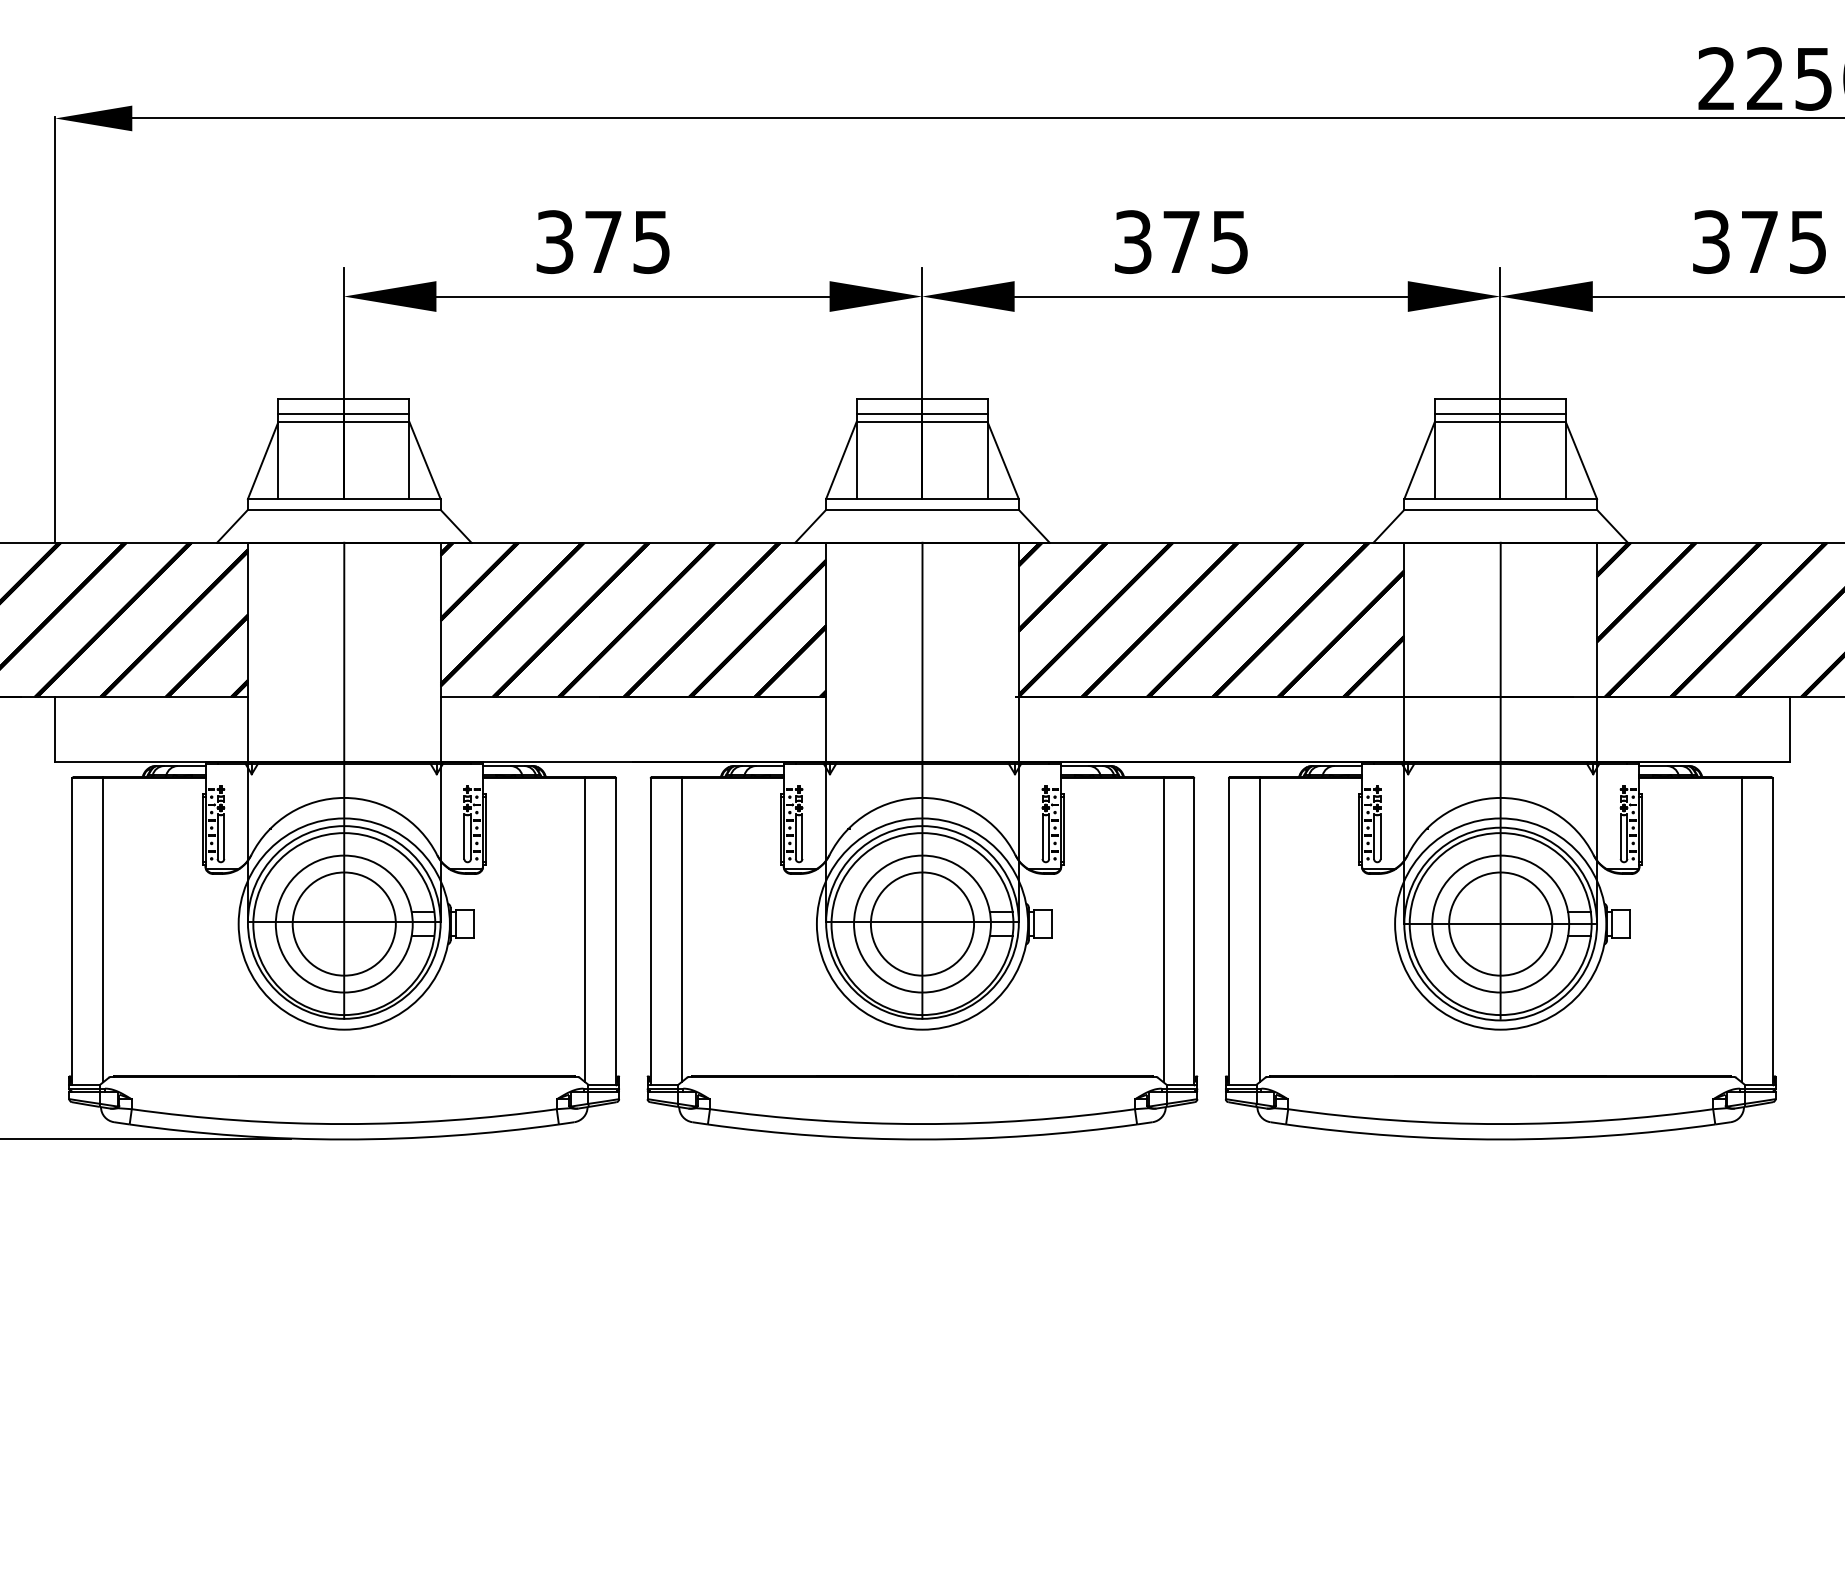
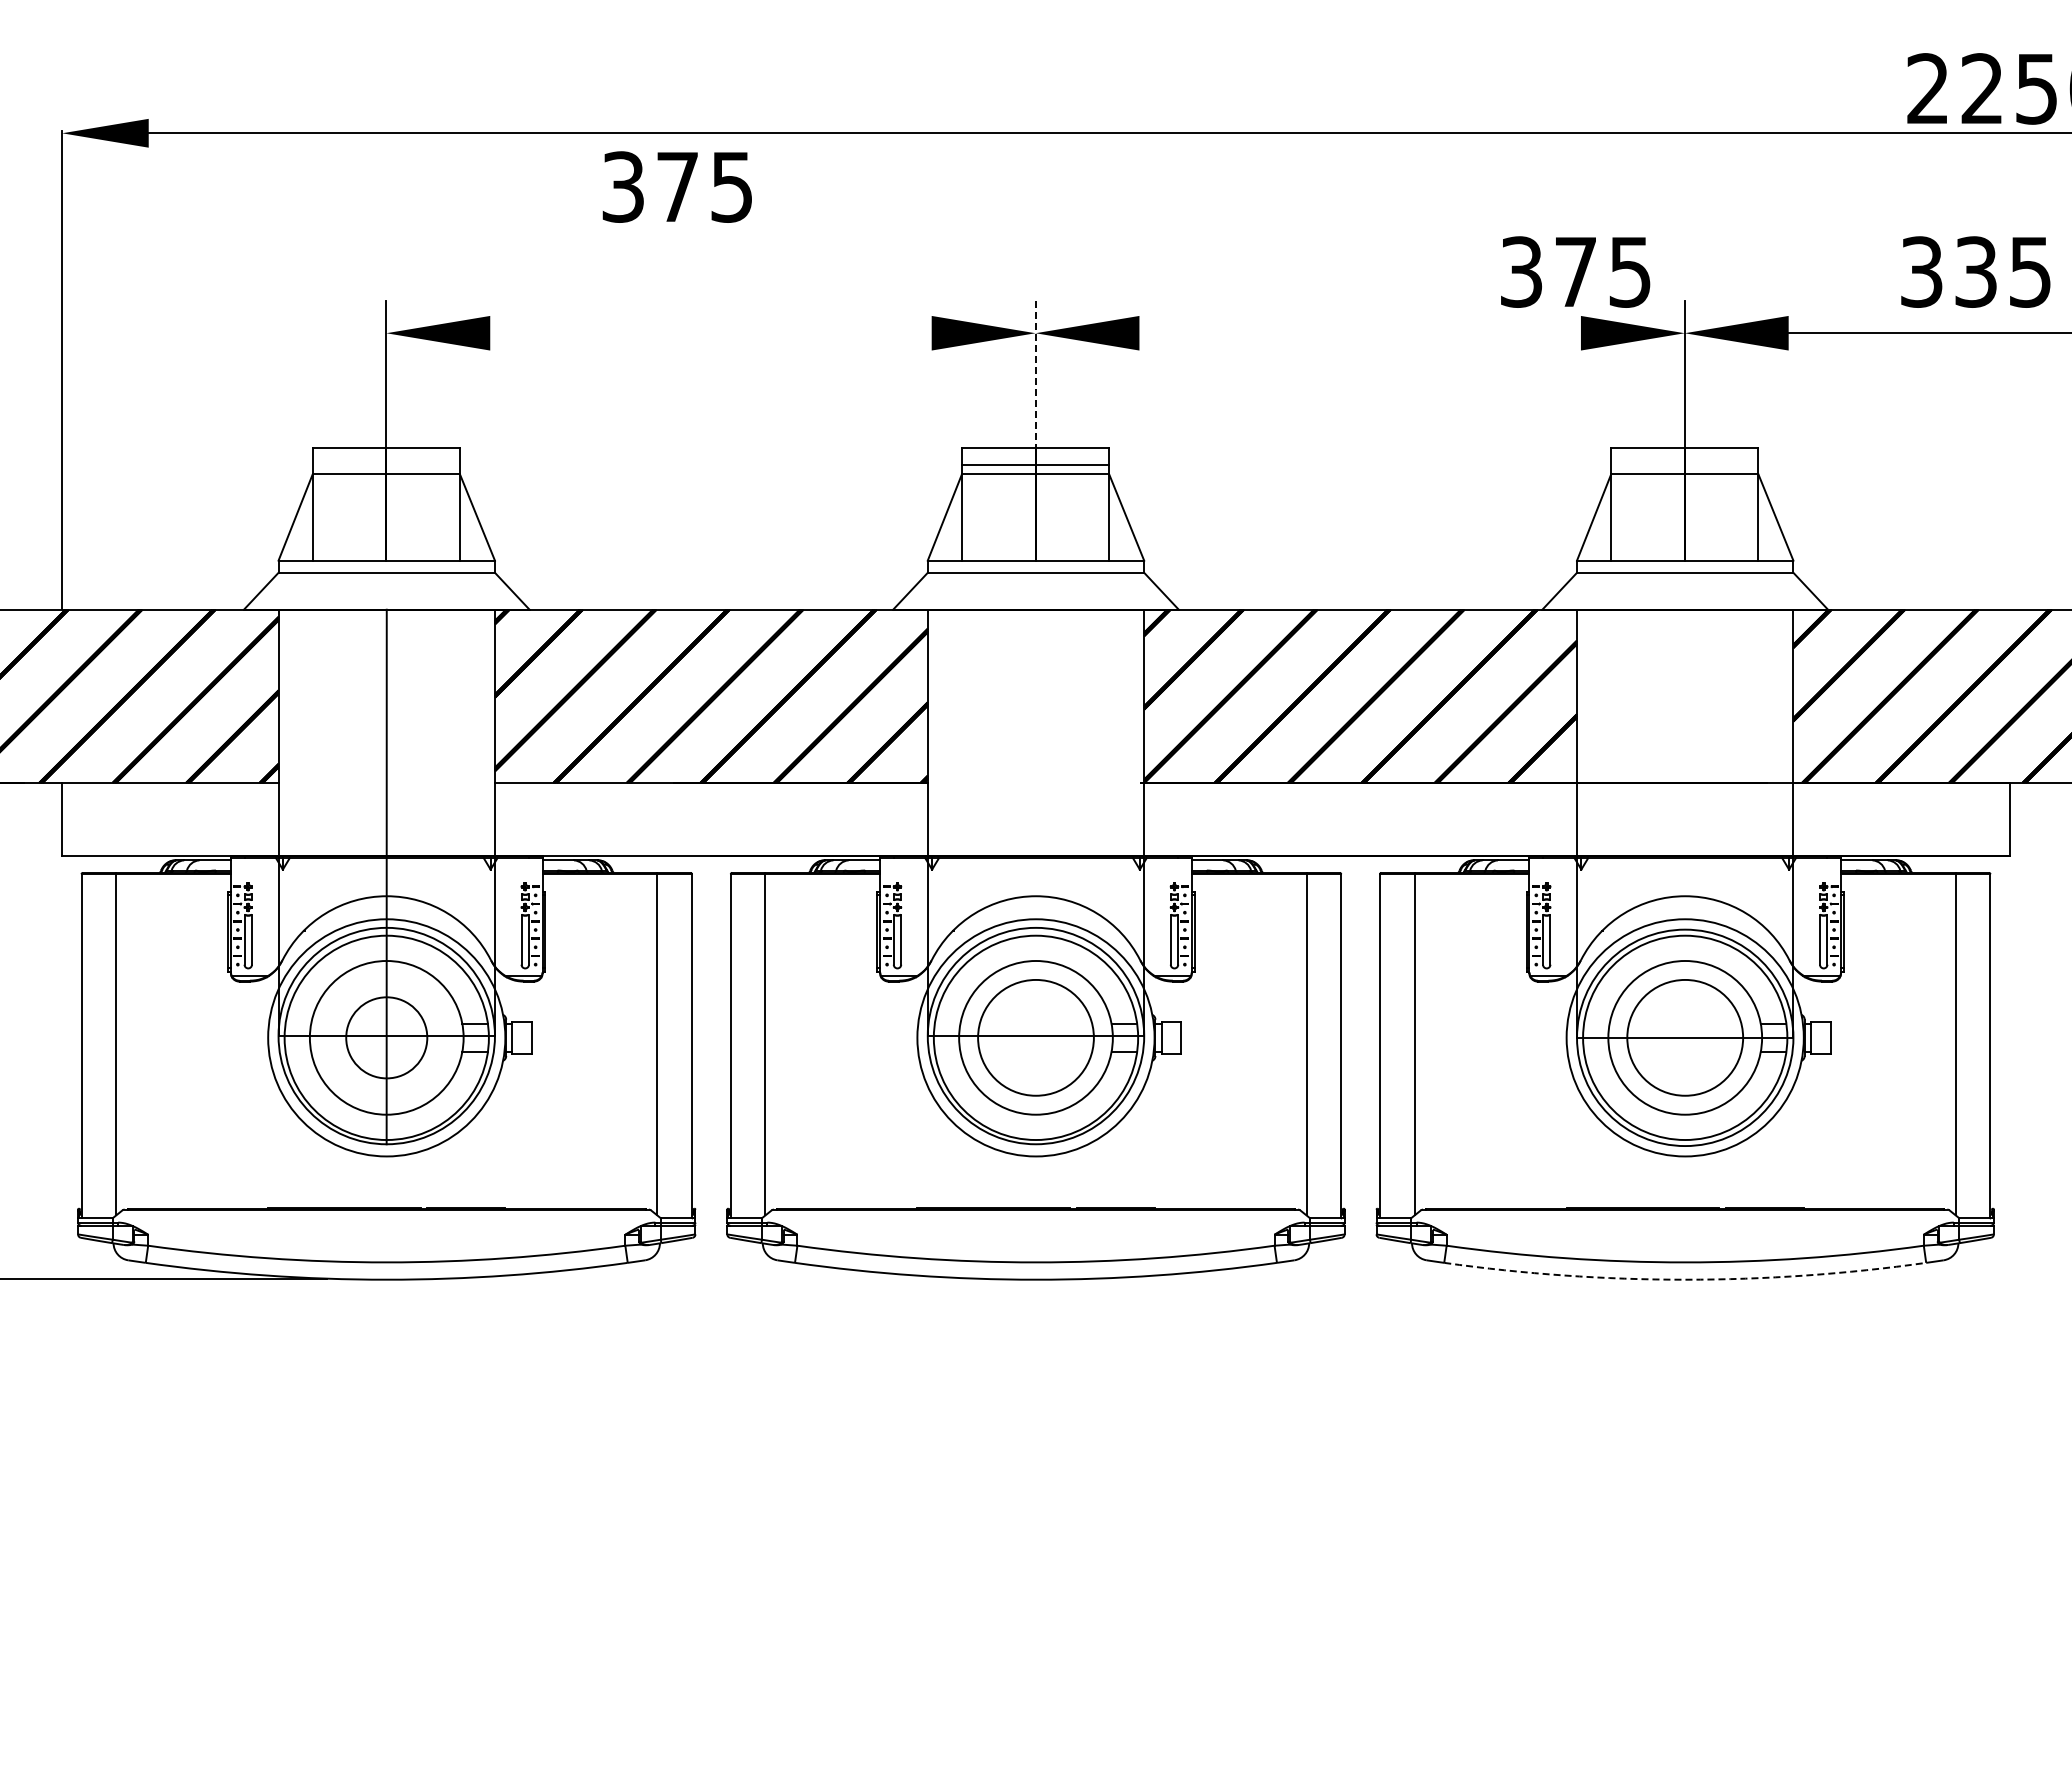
text: (602, 241) -> (676, 186), moved
text: (1181, 241) -> (1575, 271), moved
text: (1759, 241) -> (1975, 271), 375 -> 335
line: (632, 296) -> (710, 333), removed
line: (1210, 296) -> (1359, 333), removed
line: (922, 333) -> (1035, 374), solid -> dashed
line: (343, 413) -> (385, 464), removed
line: (1500, 413) -> (1684, 464), removed
line: (922, 780) -> (1035, 876), removed
line: (1500, 780) -> (1685, 876), removed
circle: (344, 923) -> (386, 1037), size x0.7
arc: (1500, 1139) -> (1685, 1279), solid -> dashed

